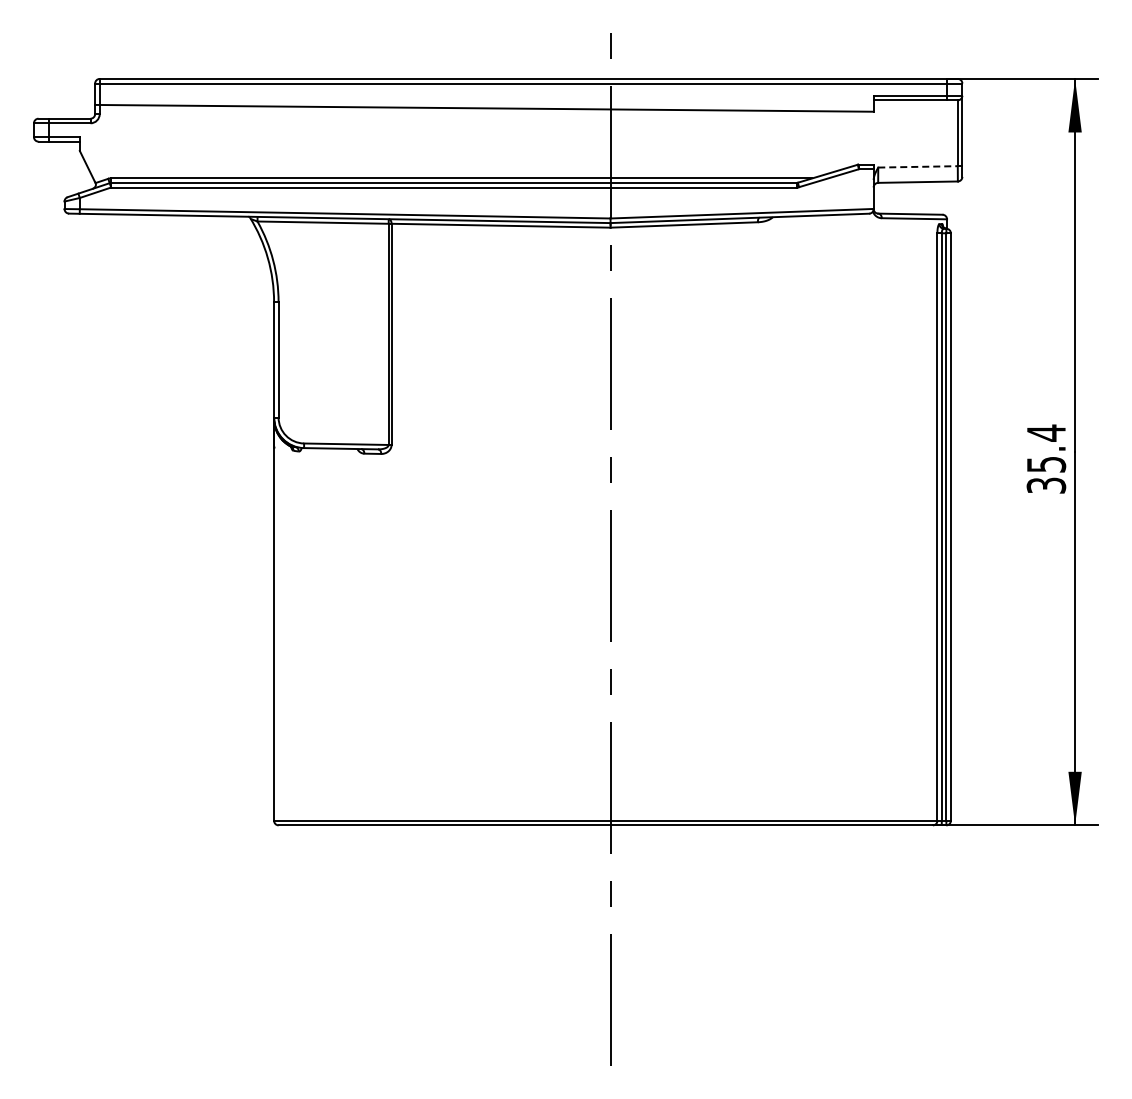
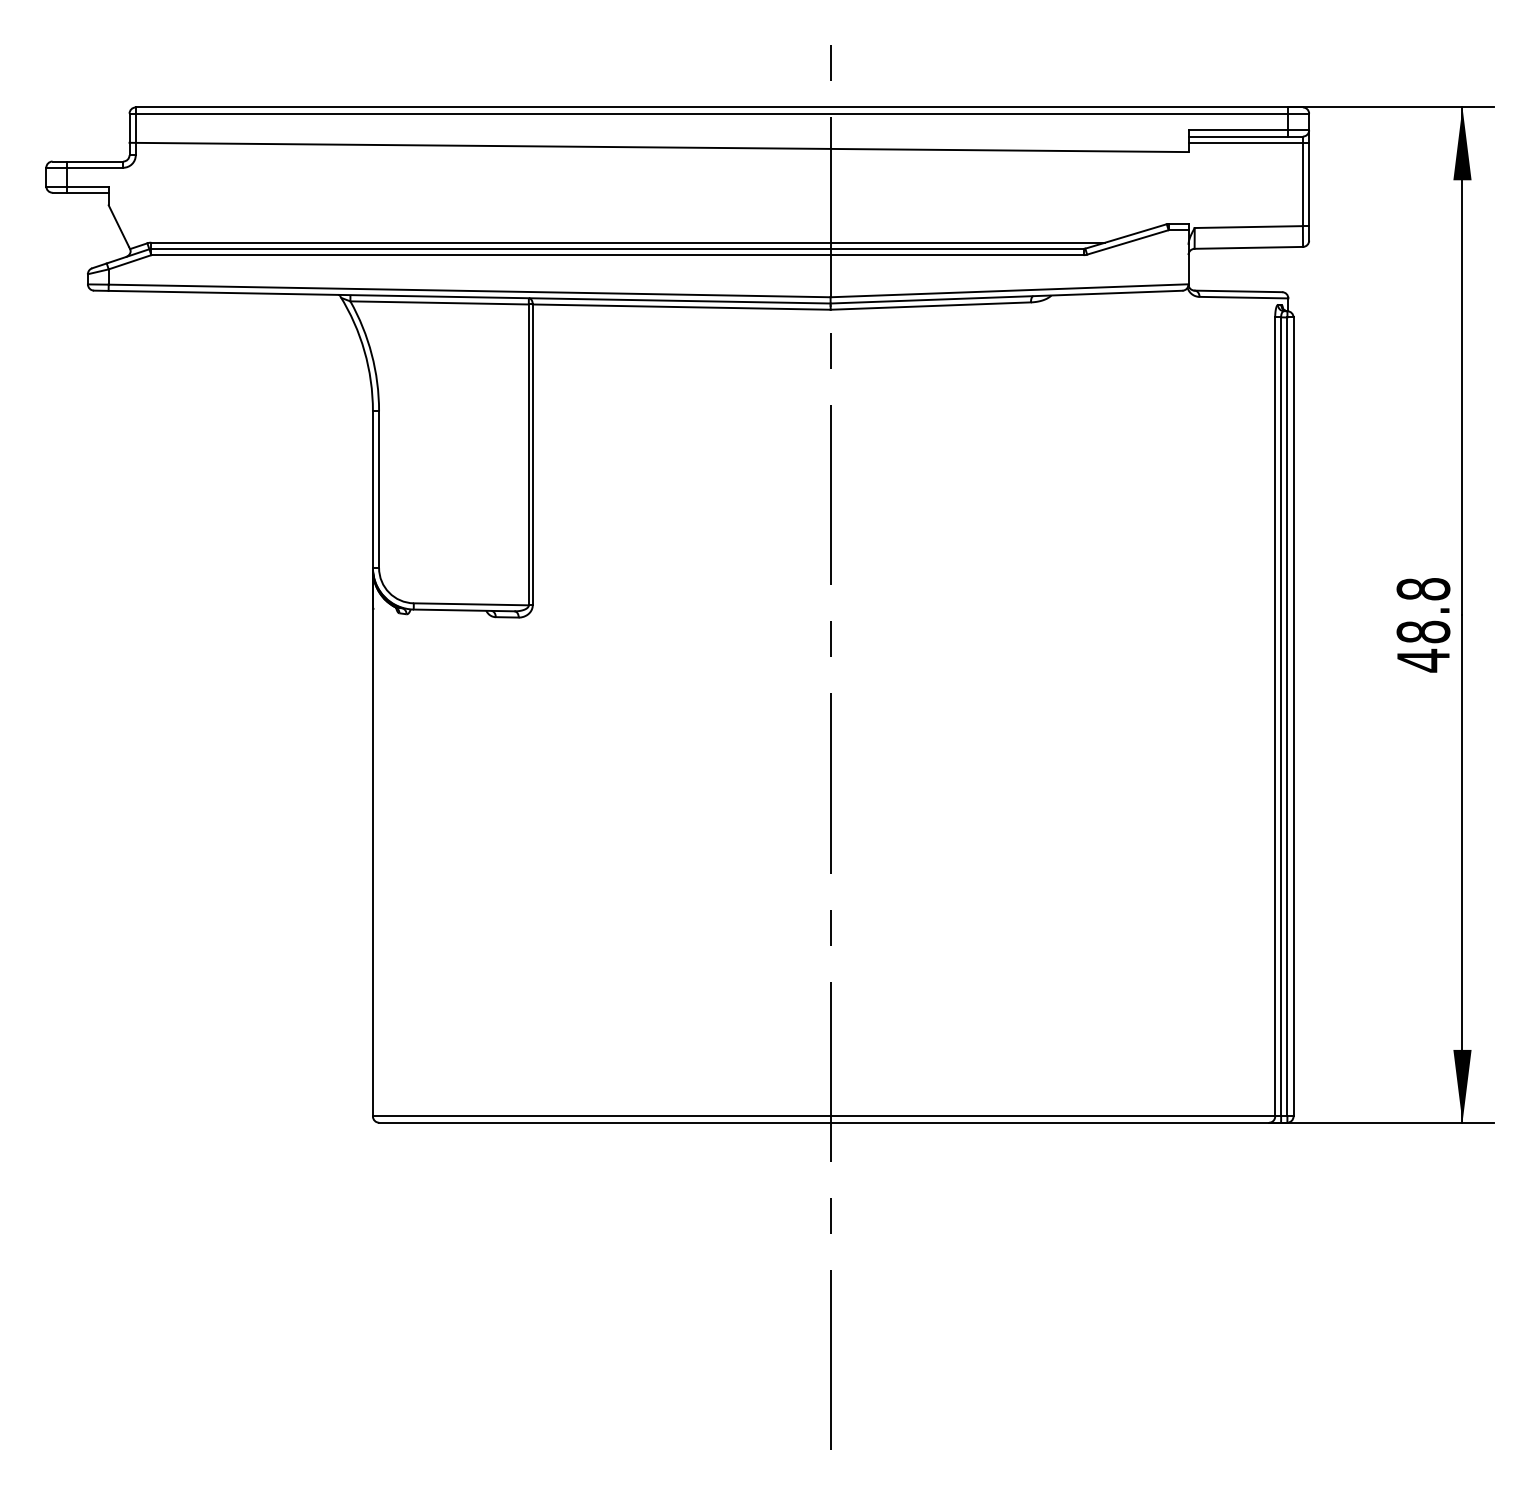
line: (917, 104) -> (1248, 142), added
line: (918, 166) -> (1249, 226), dashed -> solid
text: (1046, 459) -> (1423, 625), 35.4 -> 48.8

